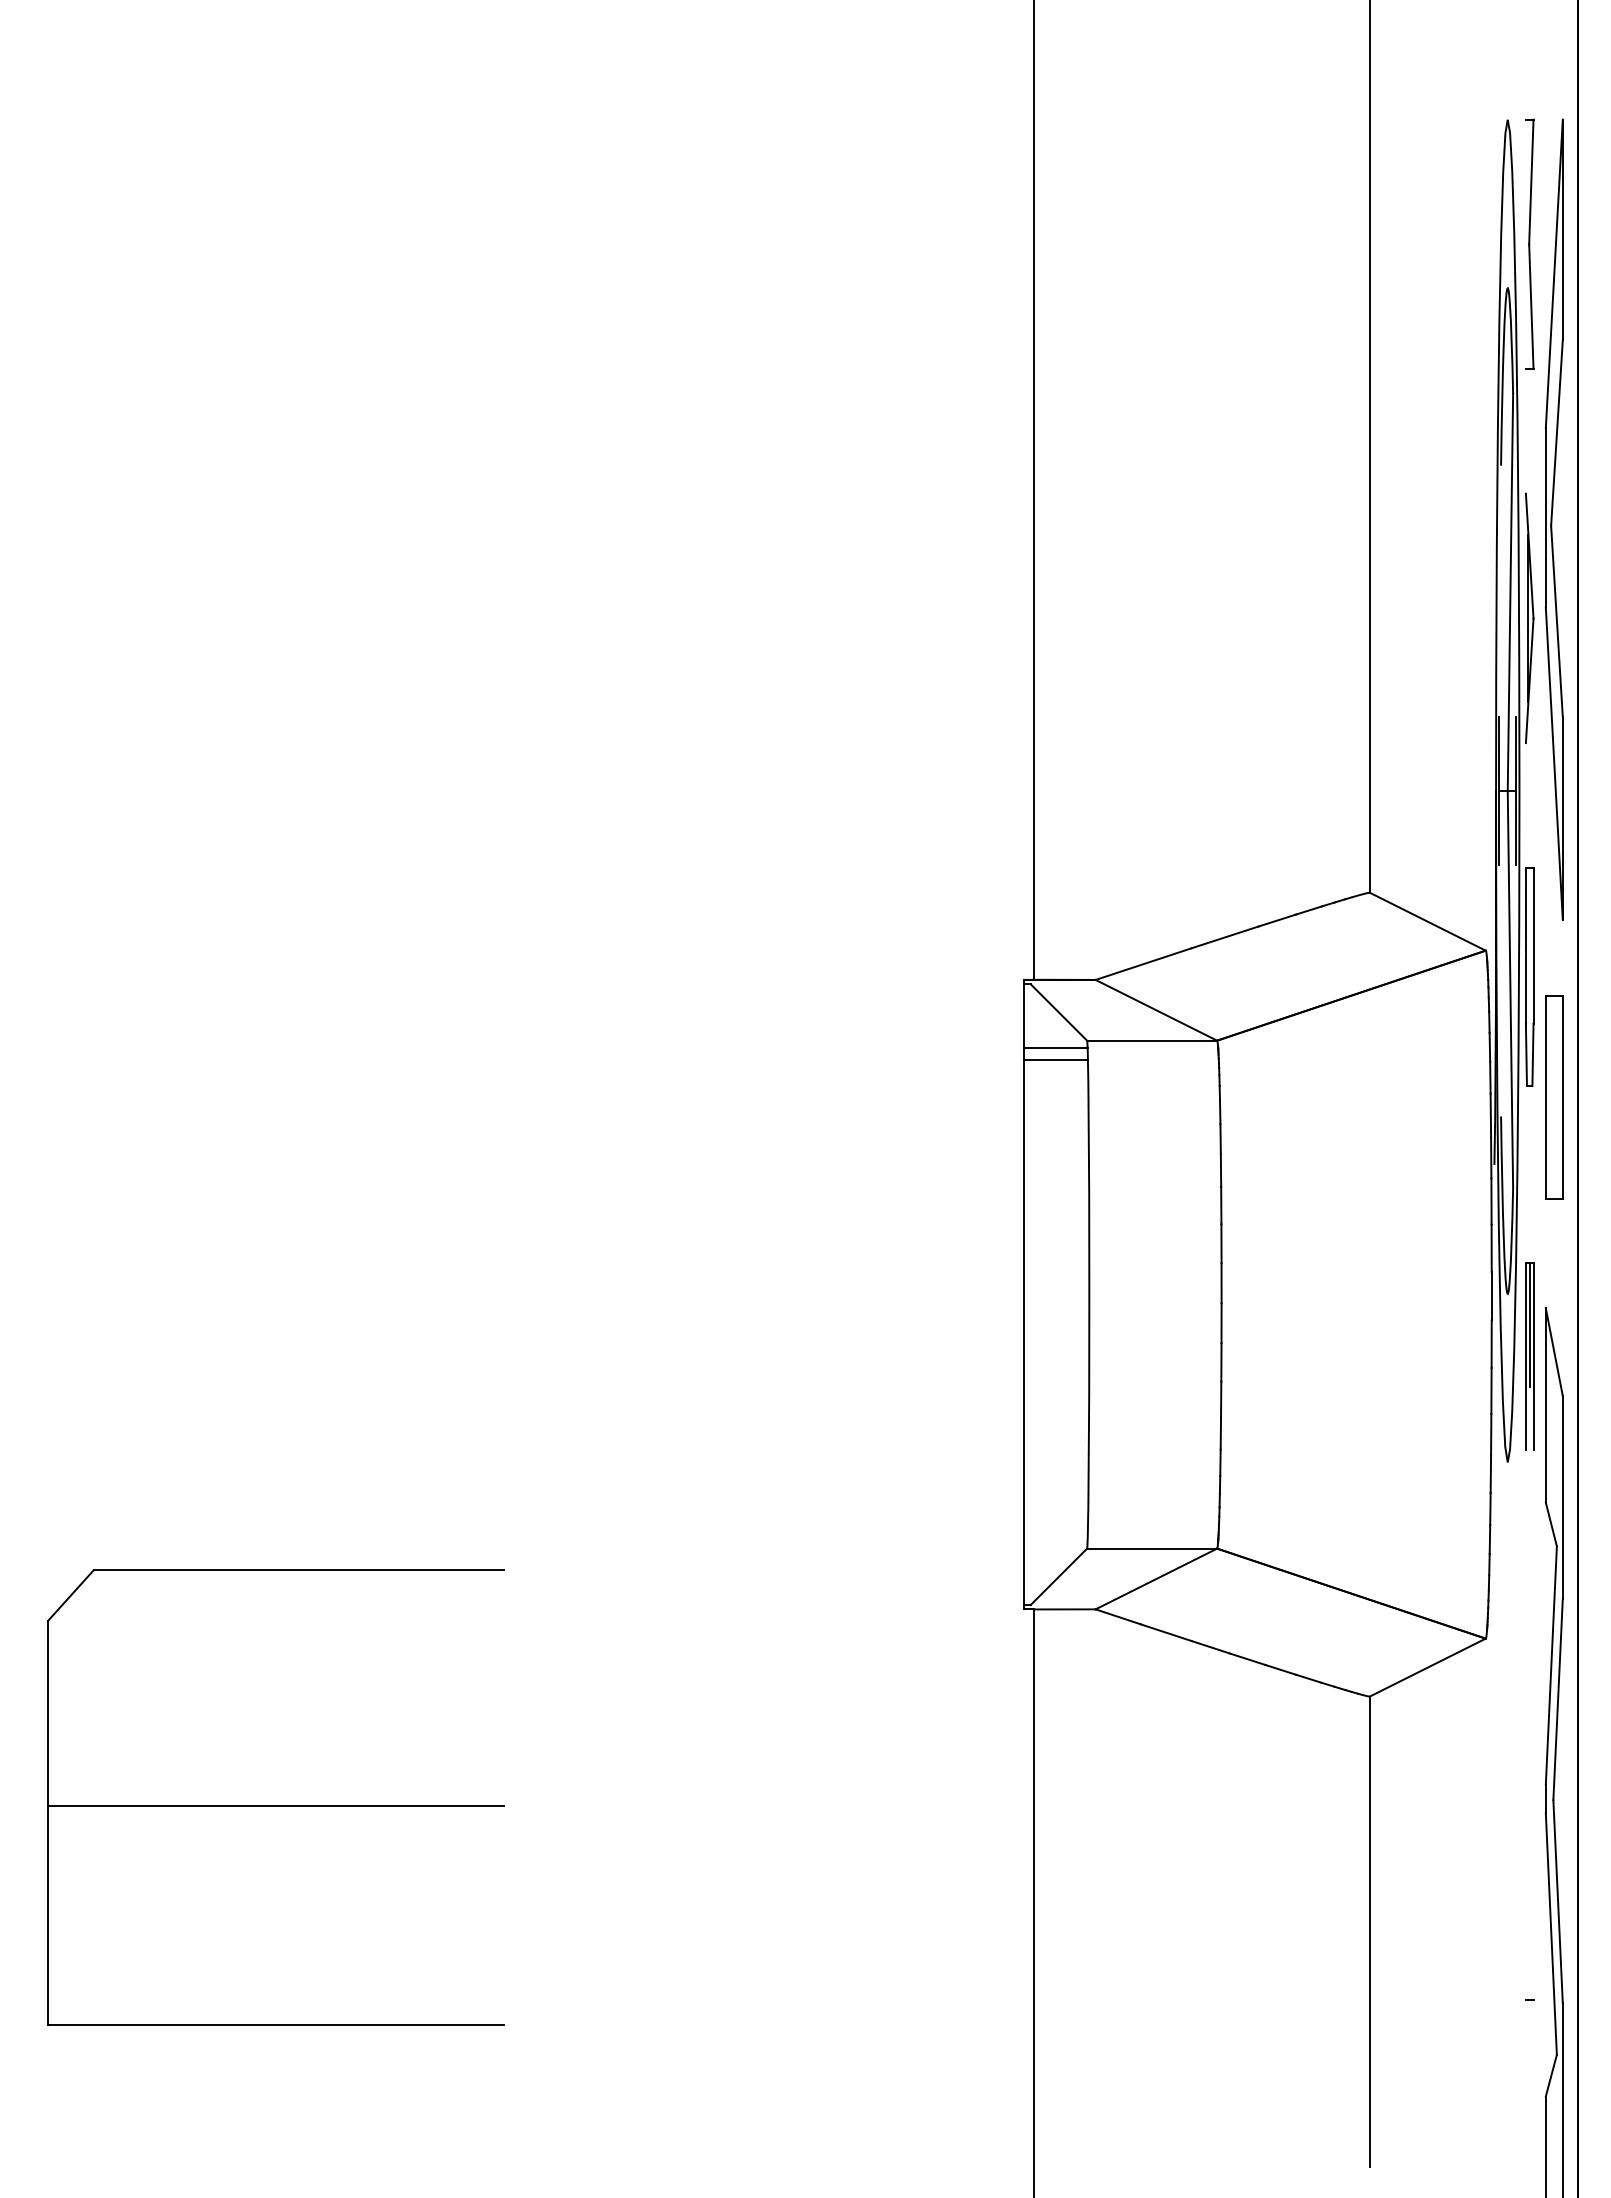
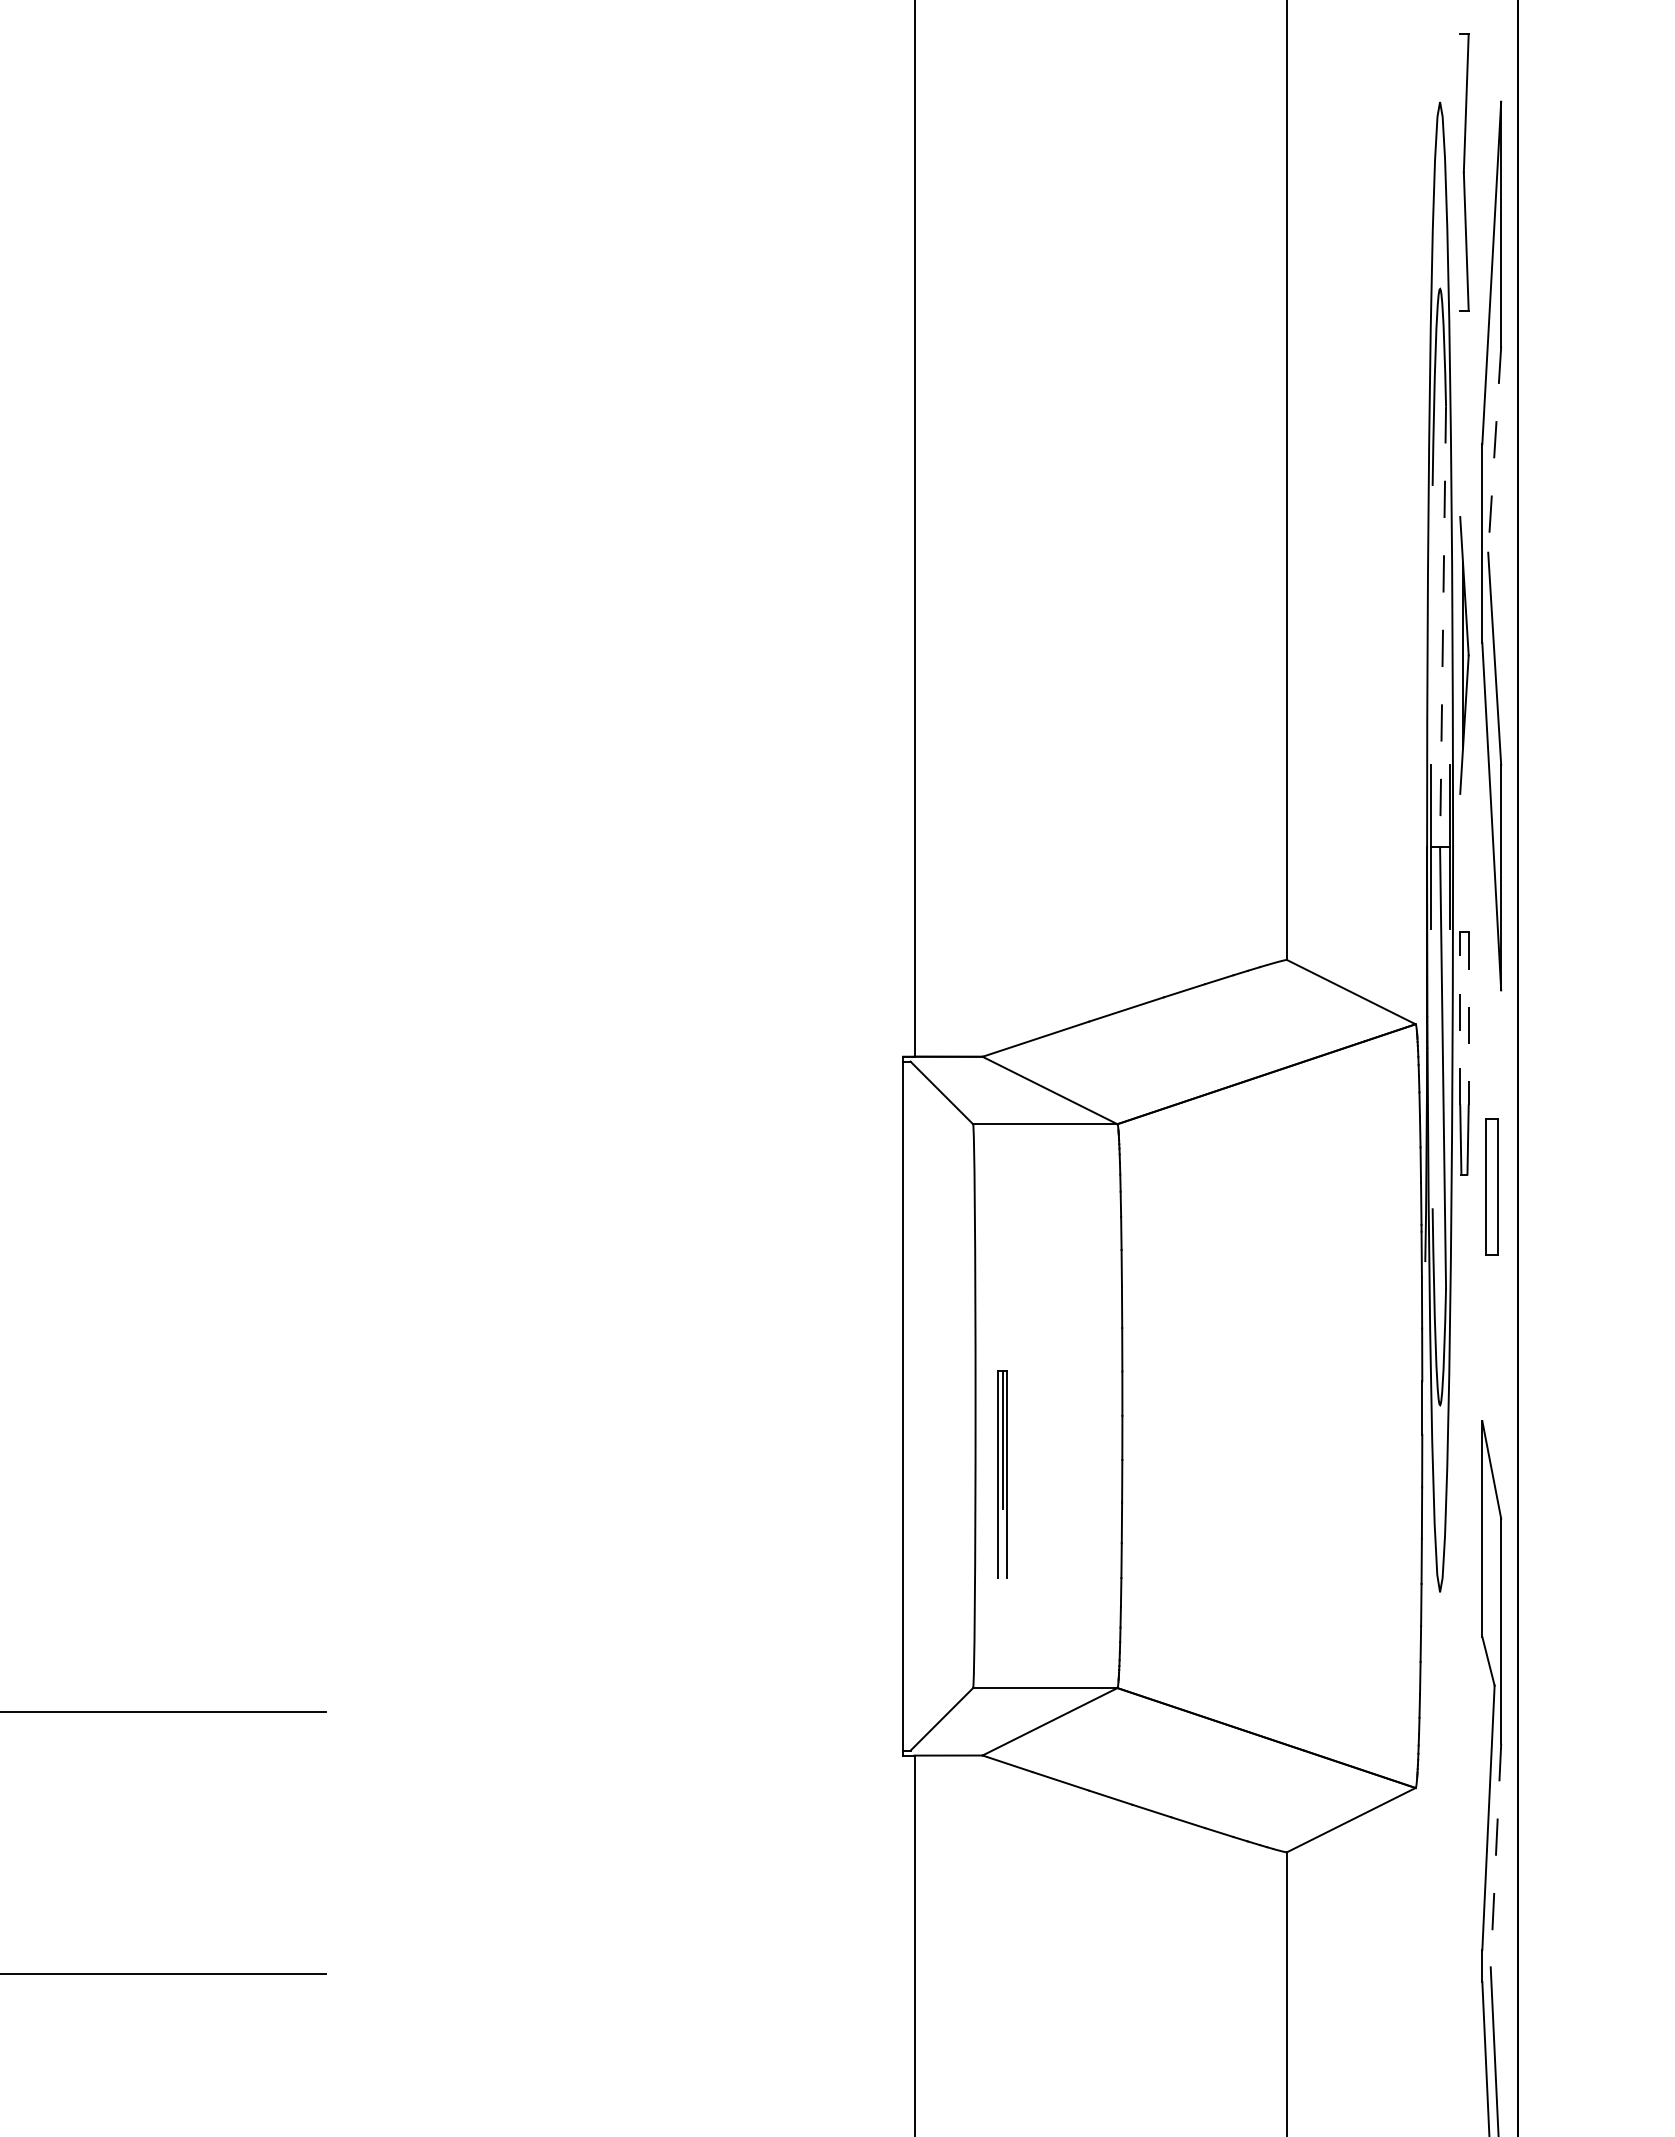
part: (1529, 243) -> (1464, 171), moved
line: (1556, 433) -> (1494, 450), solid -> dashed
line: (1510, 592) -> (1443, 626), solid -> dashed
line: (1525, 945) -> (1459, 1018), solid -> dashed
line: (1533, 945) -> (1468, 1018), solid -> dashed
line: (1055, 1047) -> (938, 1131), removed
line: (1055, 1059) -> (938, 1145), removed
part: (1554, 1097) -> (1491, 1187), size x0.6
part: (1529, 1356) -> (1002, 1474), moved
line: (1558, 1699) -> (1496, 1855), solid -> dashed

